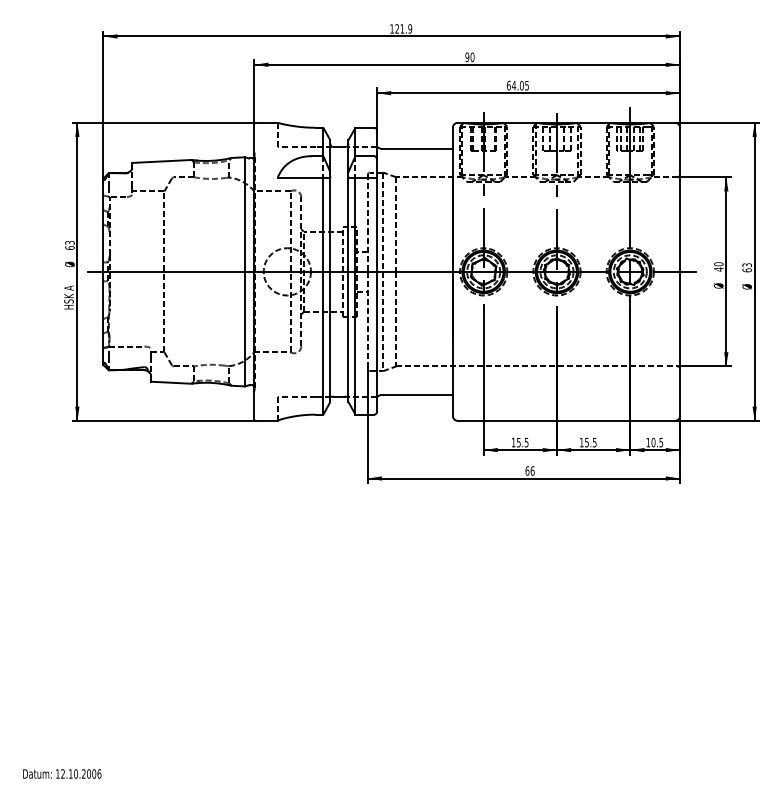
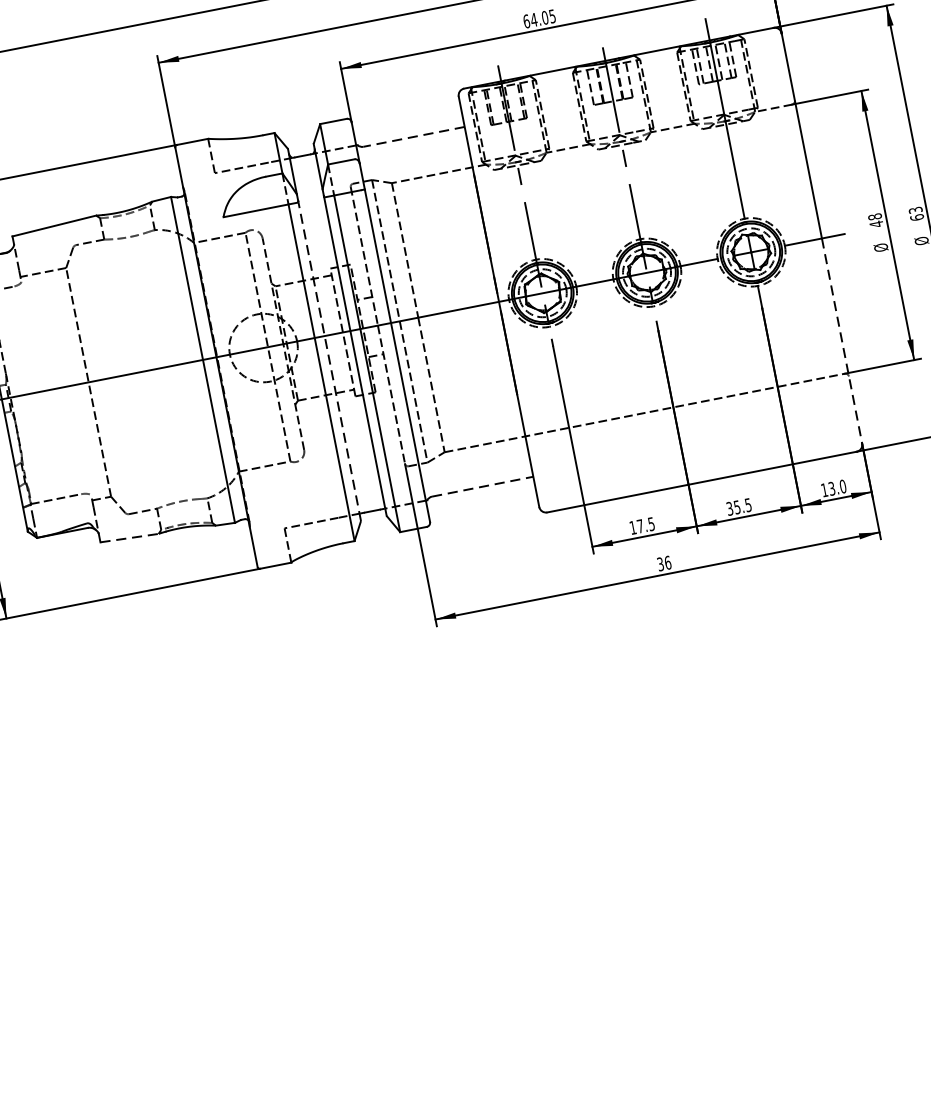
line: (417, 148) -> (414, 136), solid -> dashed
text: (718, 264) -> (874, 217), 40 -> 48
line: (330, 289) -> (329, 361), solid -> dashed
line: (679, 344) -> (841, 341), solid -> dashed
line: (171, 382) -> (129, 537), solid -> dashed
line: (417, 394) -> (482, 486), solid -> dashed
text: (518, 442) -> (639, 526), 15.5 -> 17.5
text: (581, 442) -> (729, 508), 15.5 -> 35.5
text: (657, 442) -> (837, 487), 10.5 -> 13.0
text: (527, 470) -> (660, 563), 66 -> 36

